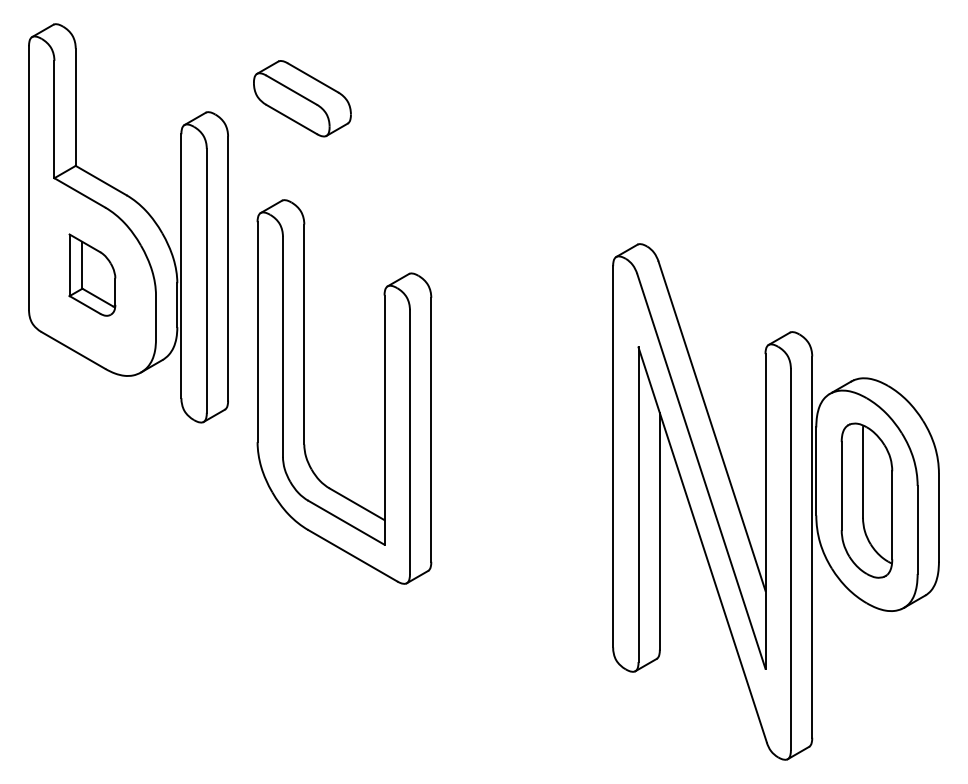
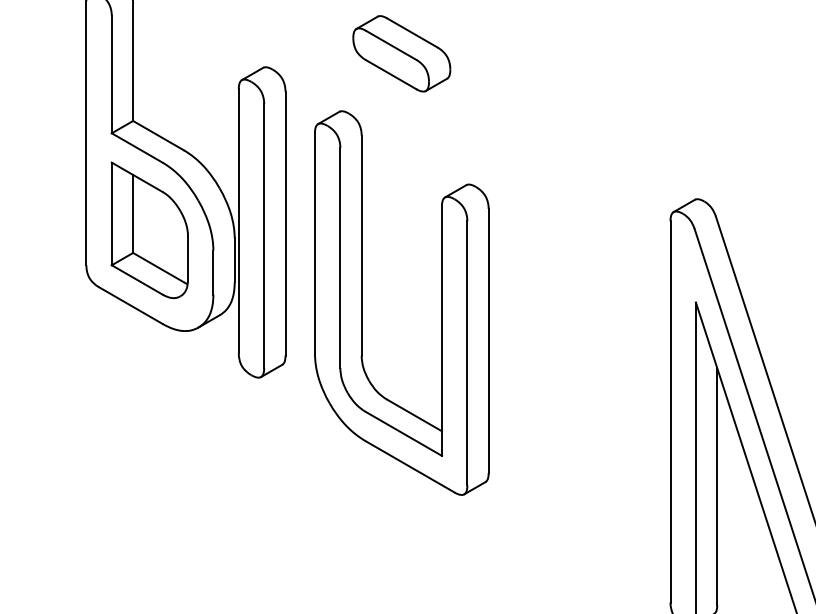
part: (302, 98) -> (401, 53), moved
part: (92, 274) -> (149, 229), size x1.67
part: (304, 391) -> (361, 302), moved

